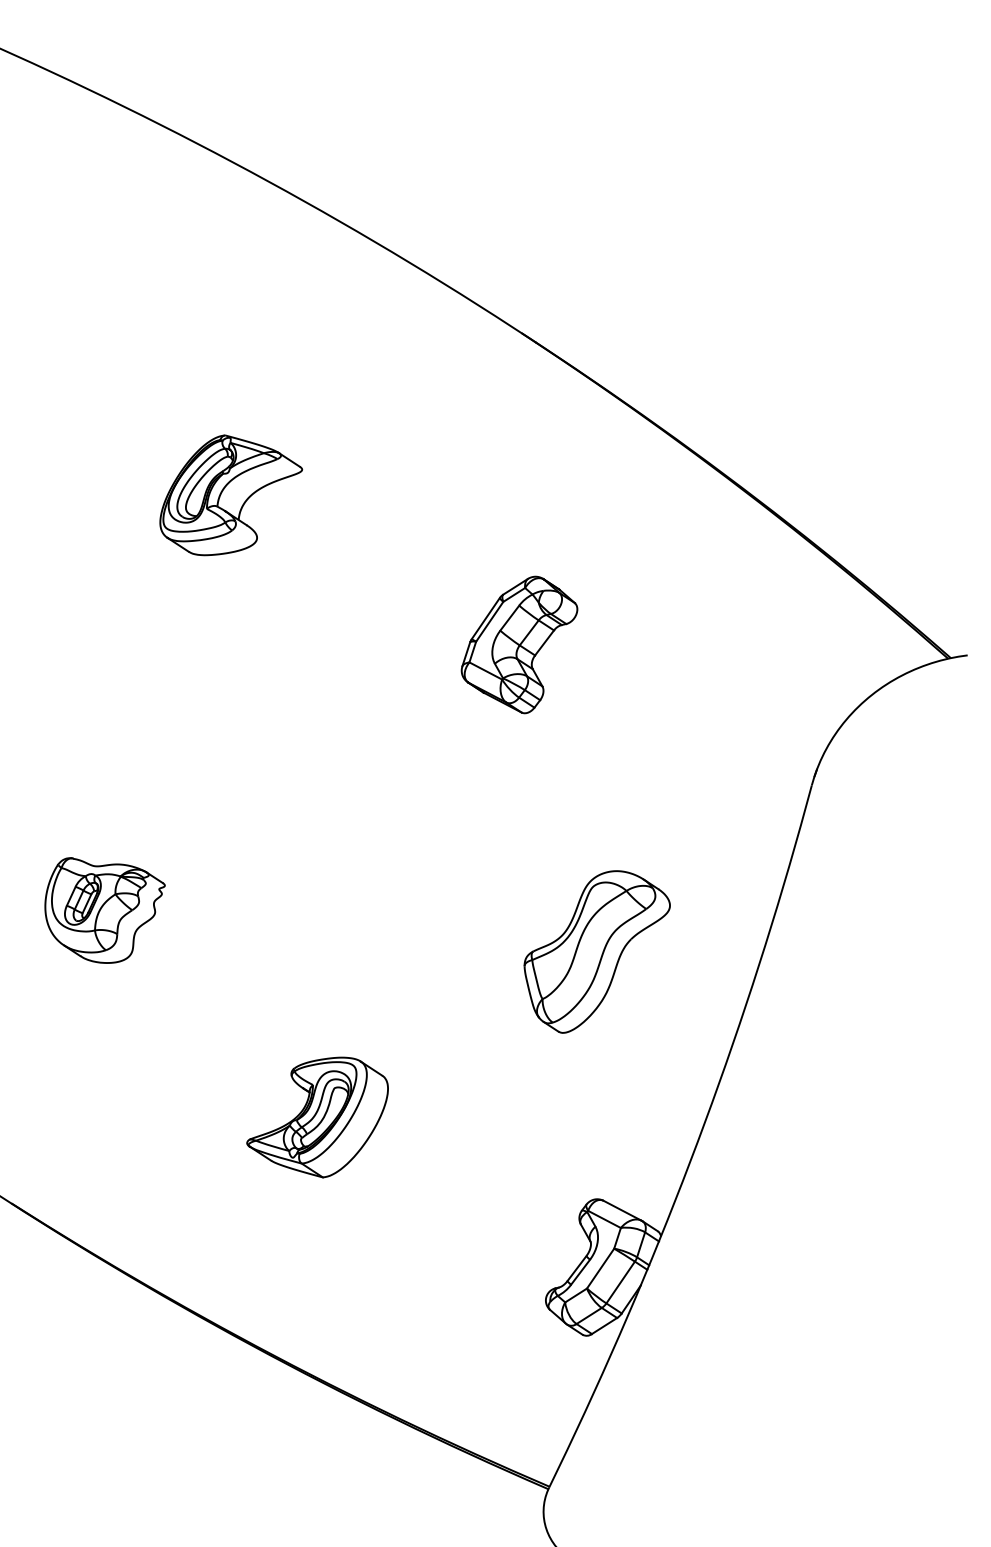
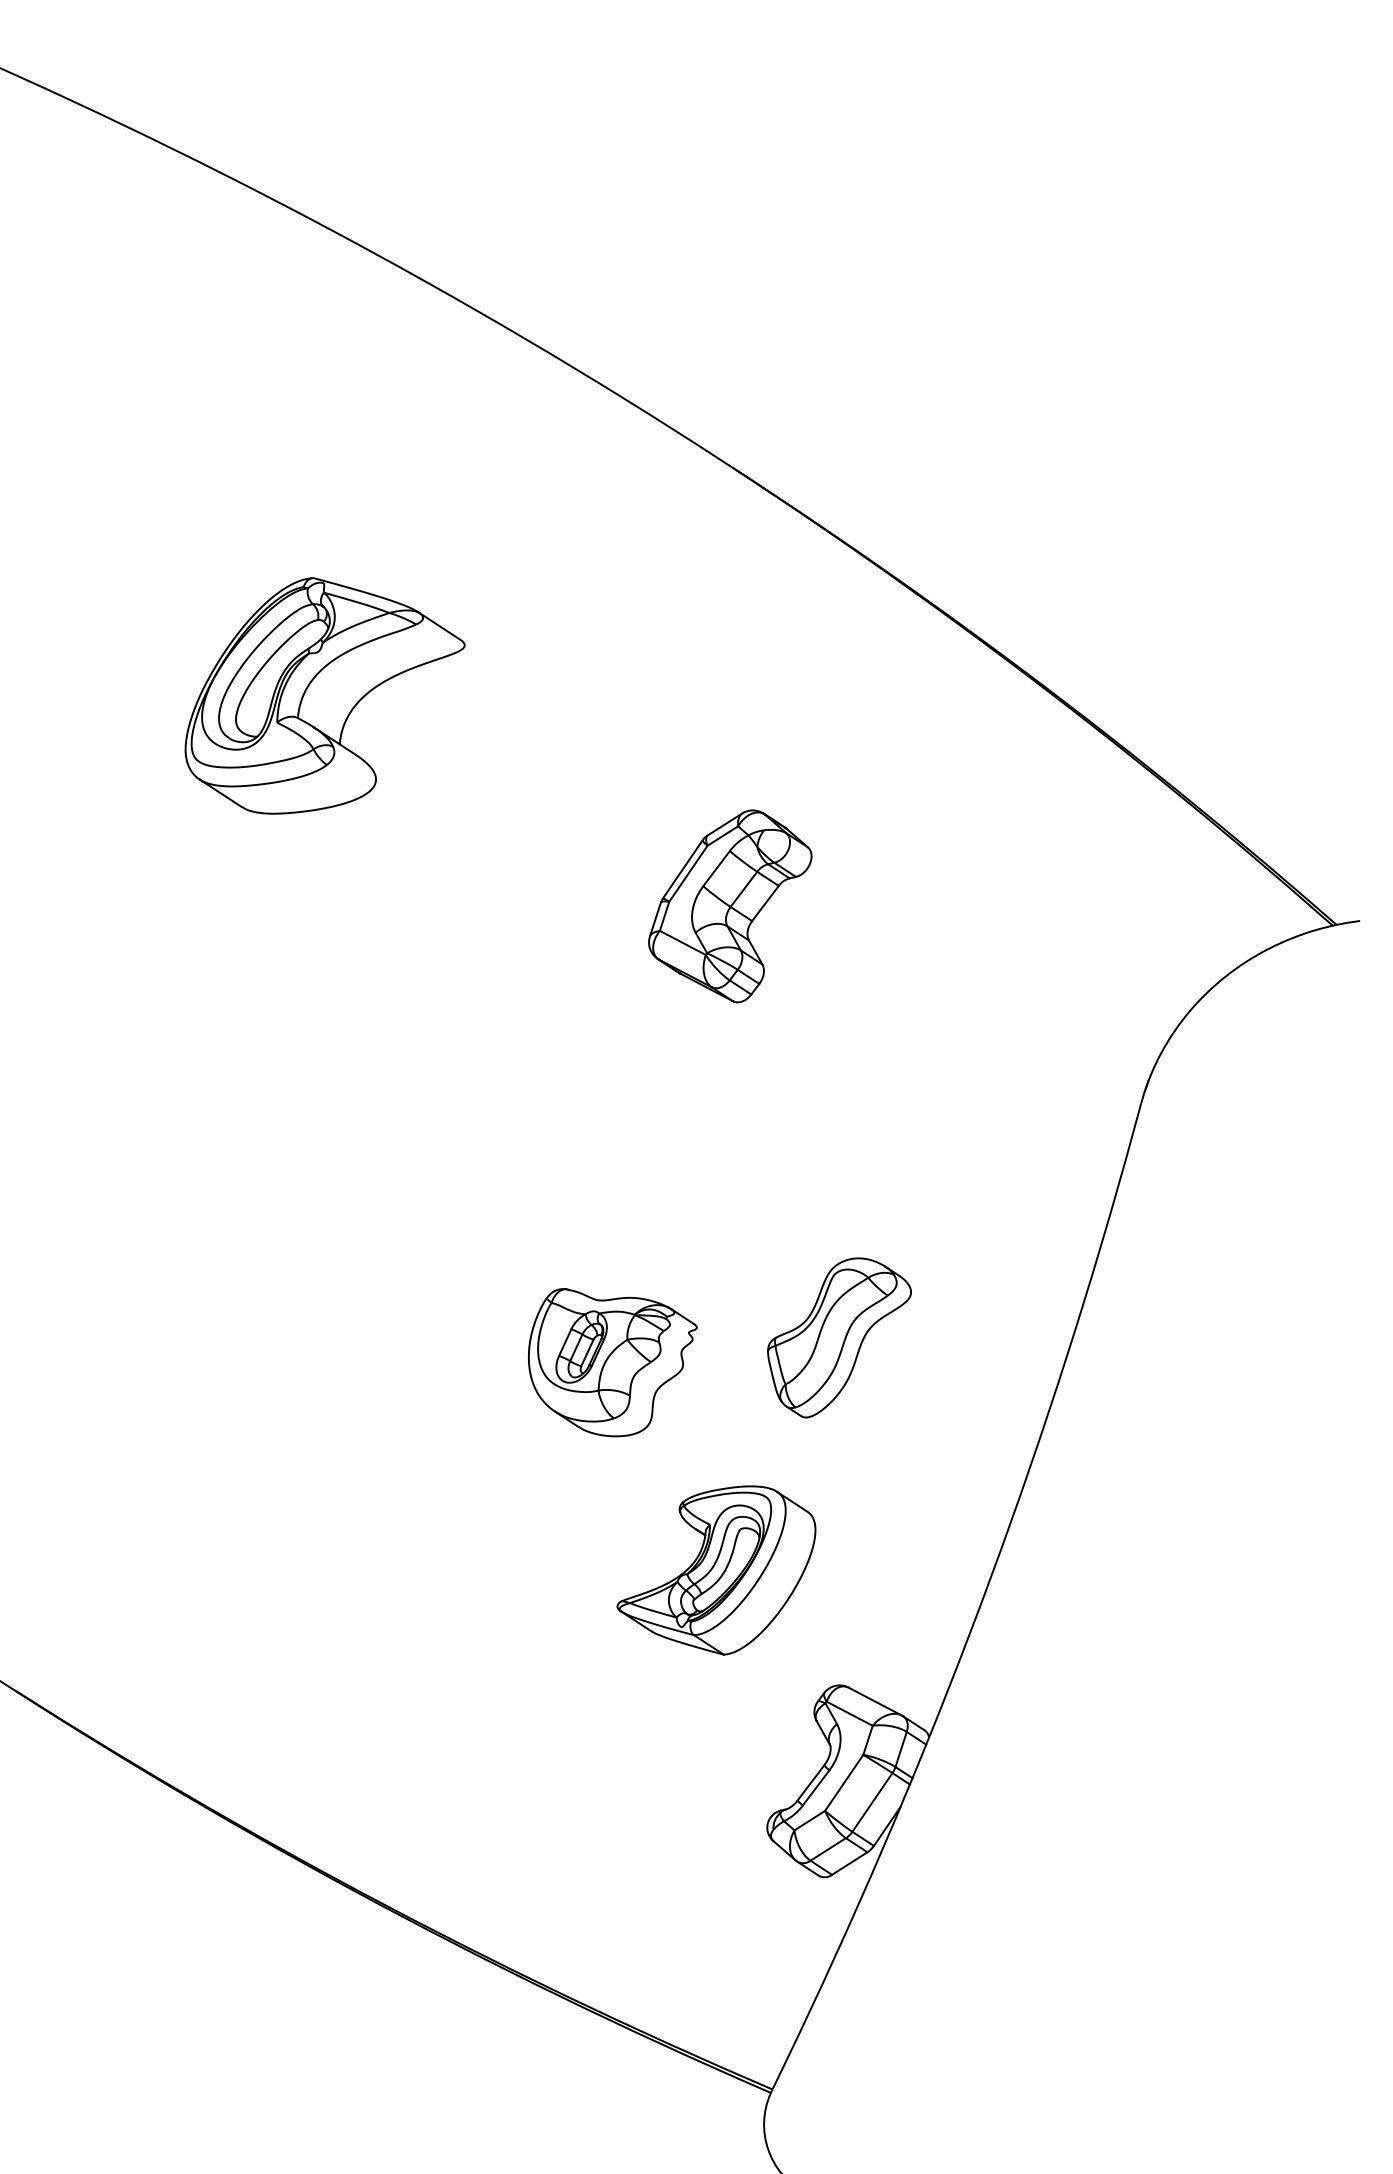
part: (230, 495) -> (324, 696), size x1.4
part: (104, 910) -> (612, 1362), moved
part: (597, 951) -> (839, 1337), size x0.7
part: (317, 1117) -> (716, 1570), moved

